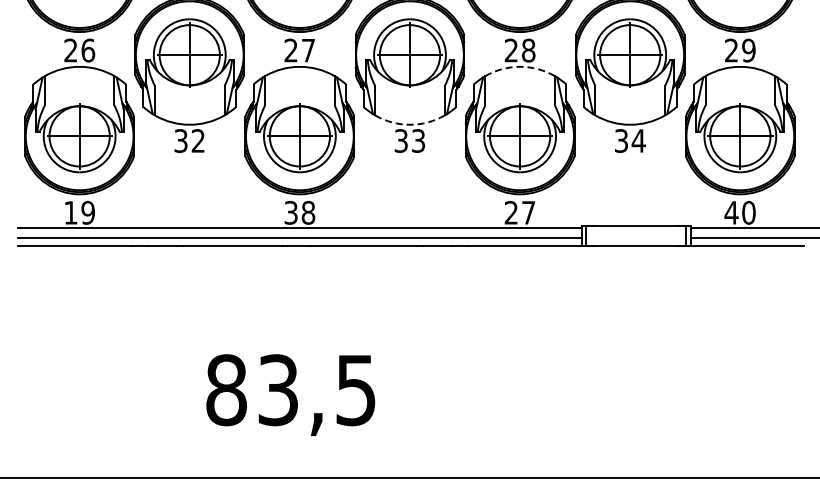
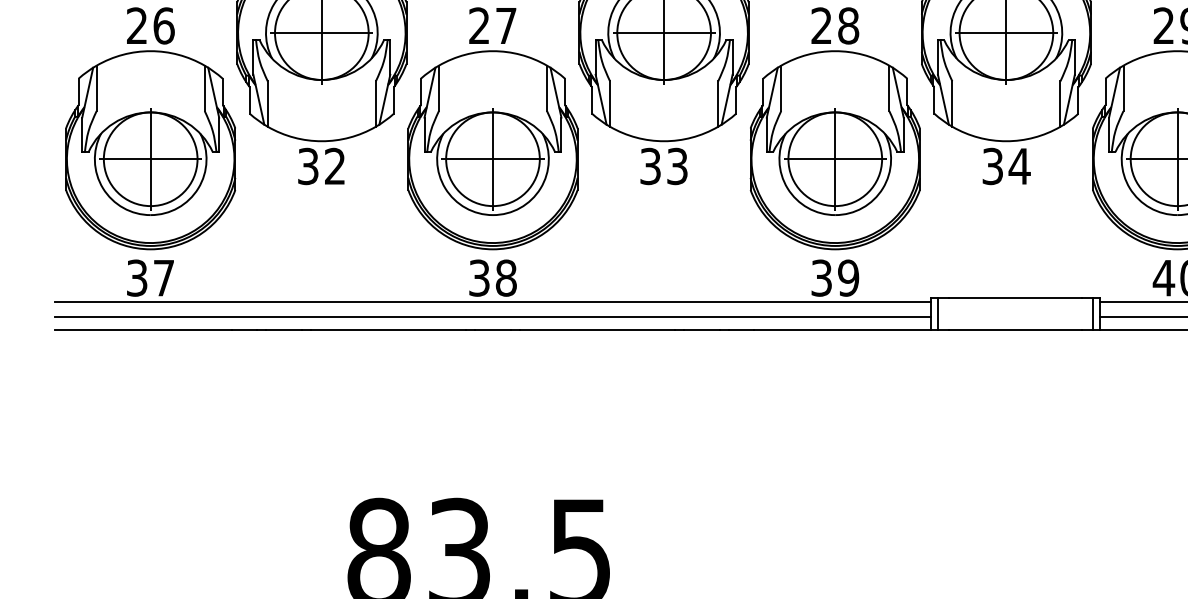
arc: (520, 66) -> (835, 50), dashed -> solid
arc: (410, 124) -> (664, 140), dashed -> solid
text: (79, 212) -> (150, 277), 19 -> 37
text: (519, 212) -> (834, 277), 27 -> 39

